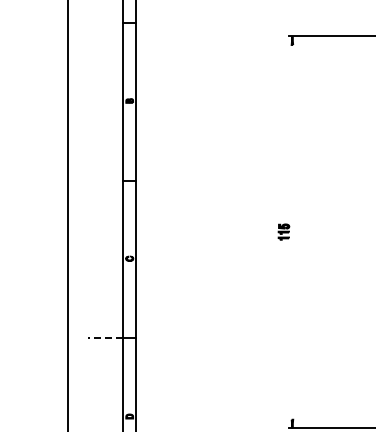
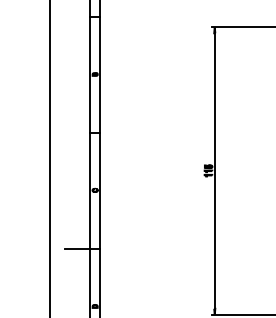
line: (292, 231) -> (214, 170), added
line: (104, 338) -> (76, 249), dashed -> solid

